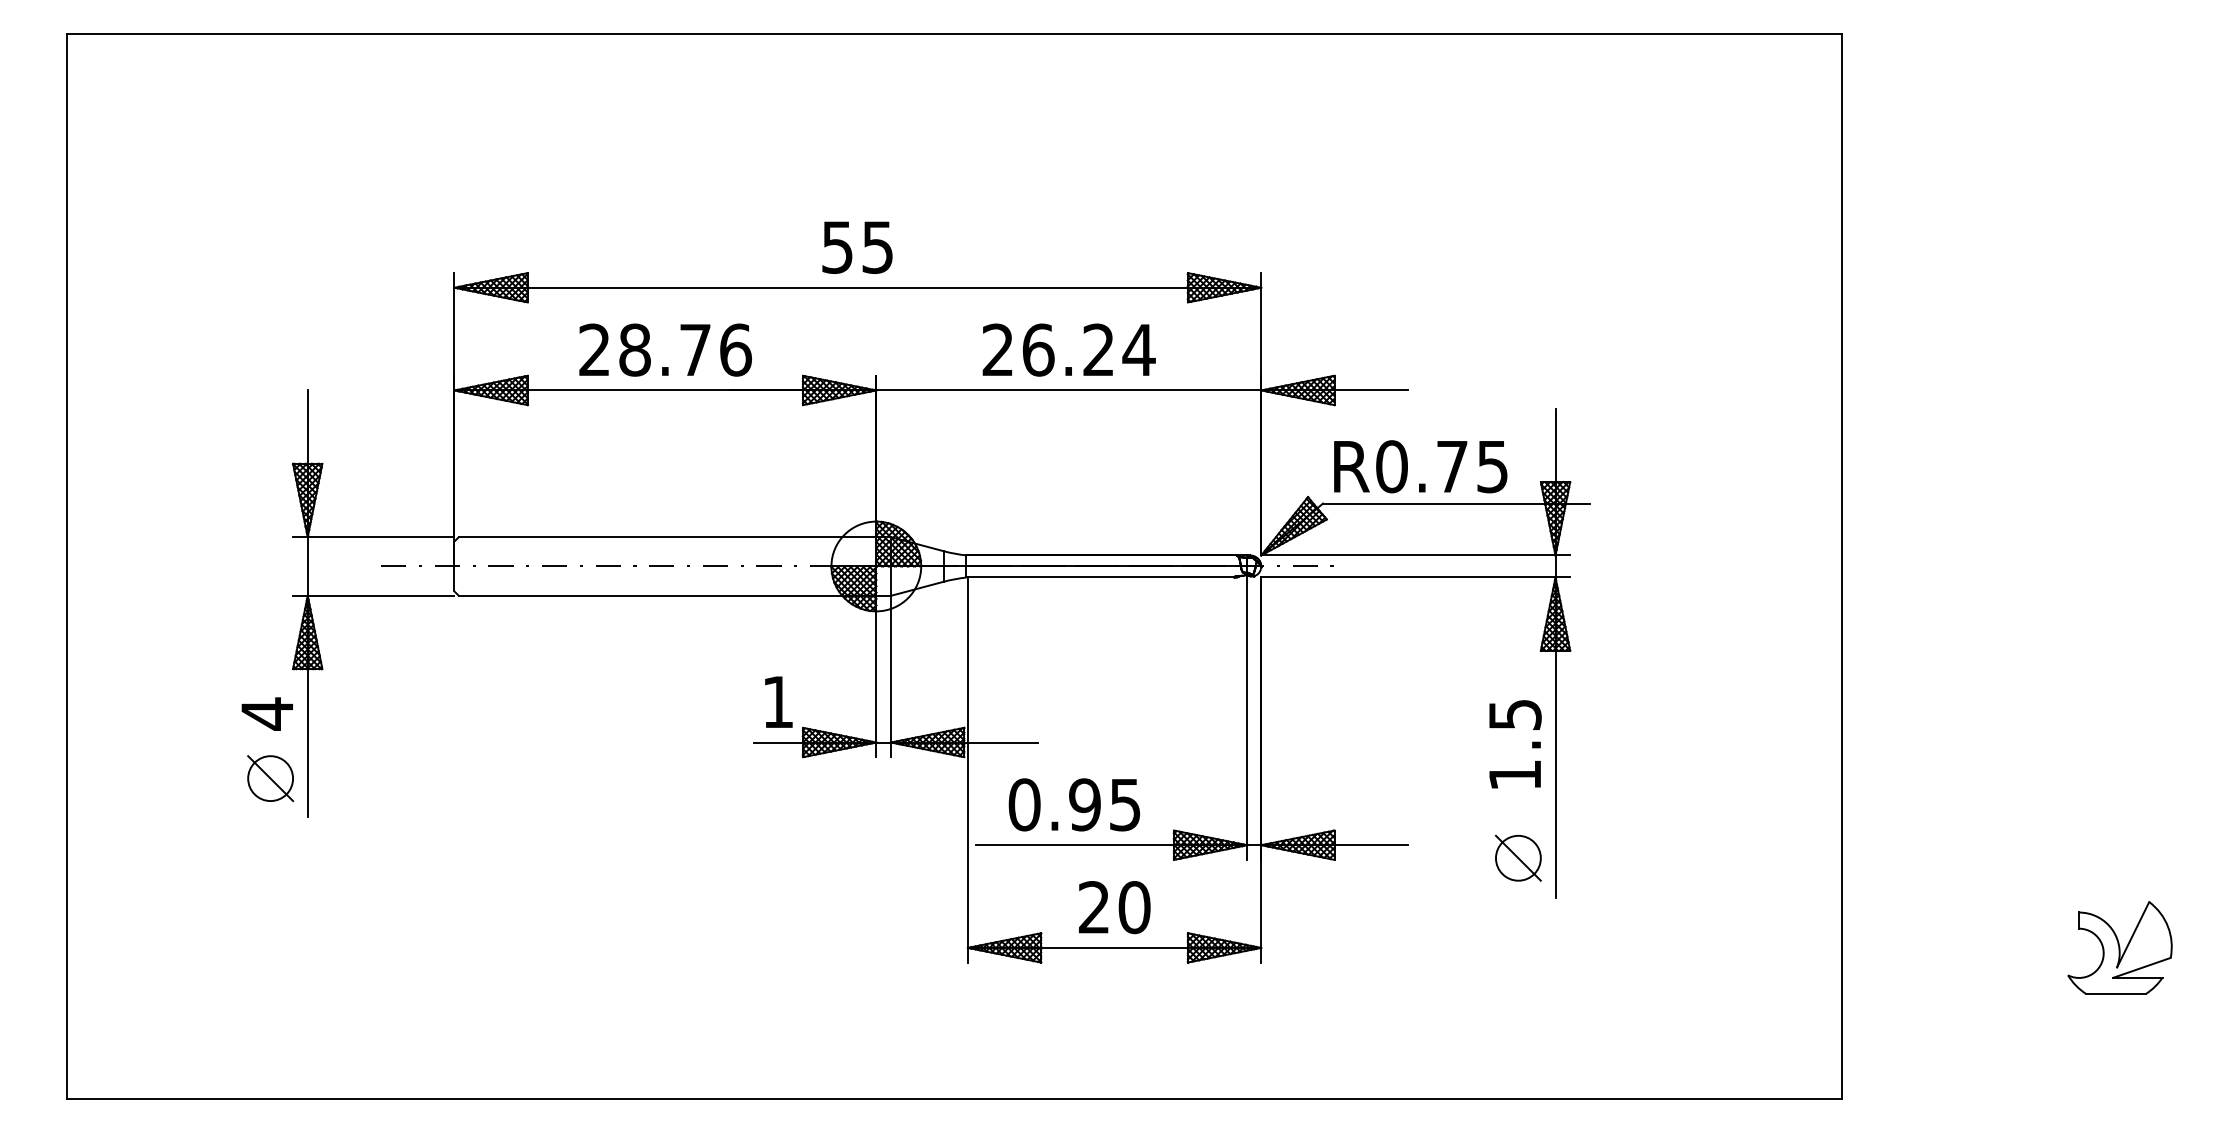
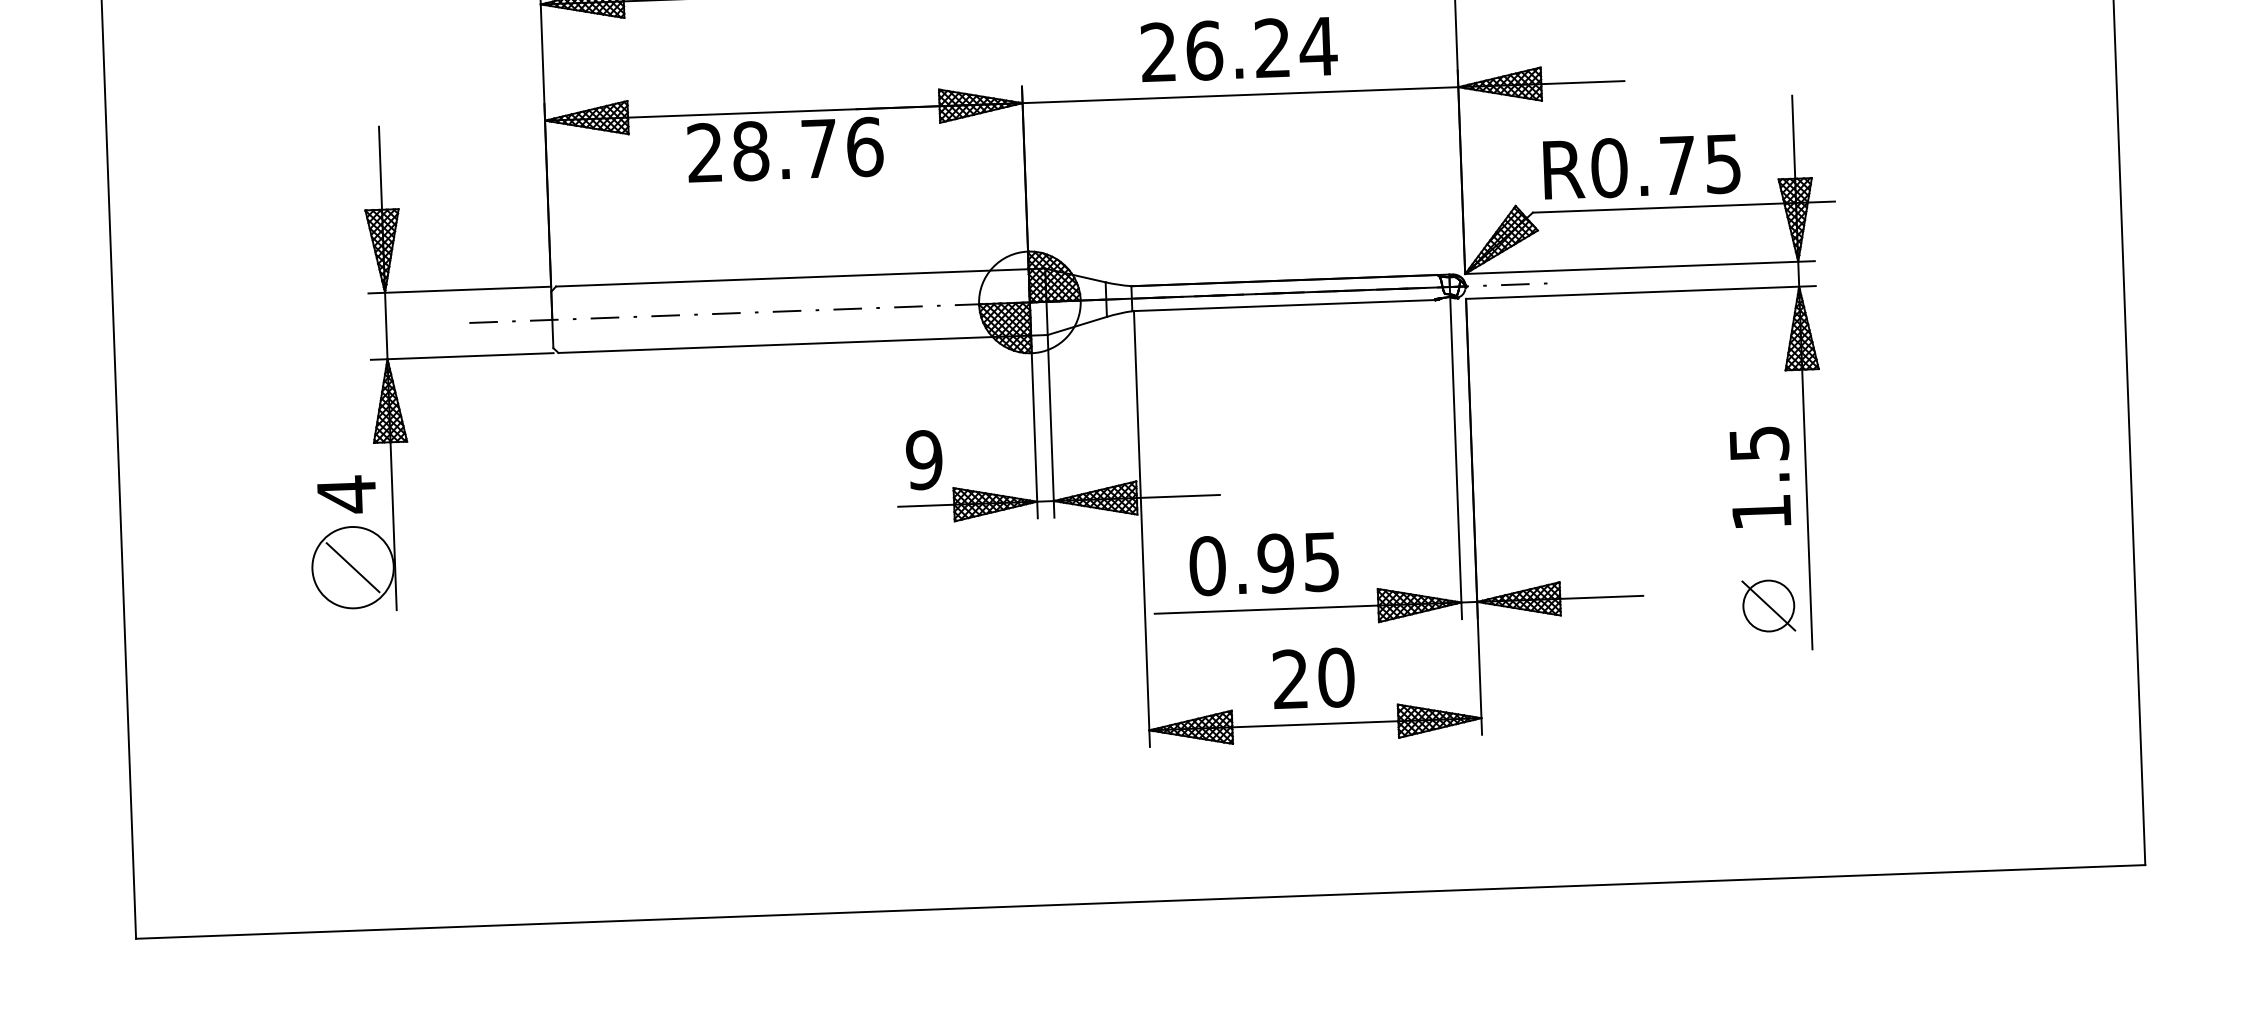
text: (665, 349) -> (785, 149), moved
text: (777, 701) -> (923, 459), 1 -> 9
circle: (270, 778) -> (352, 567), size x1.6

